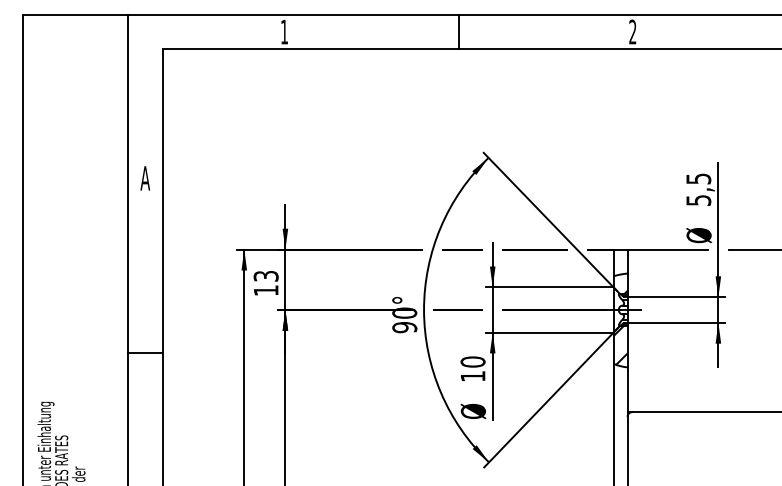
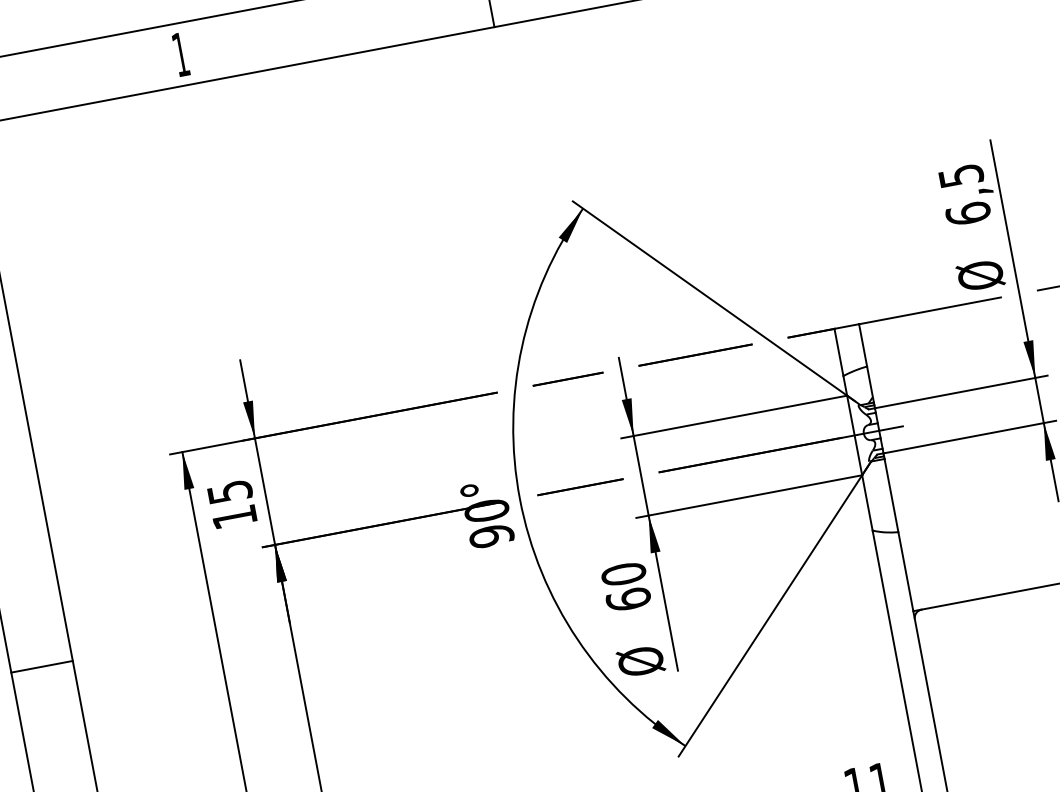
text: (698, 199) -> (967, 212), 5,5 -> 6,5
text: (265, 276) -> (228, 492), 13 -> 15
hatch: (620, 344) -> (878, 494), removed
text: (472, 375) -> (627, 598), 10 -> 60

